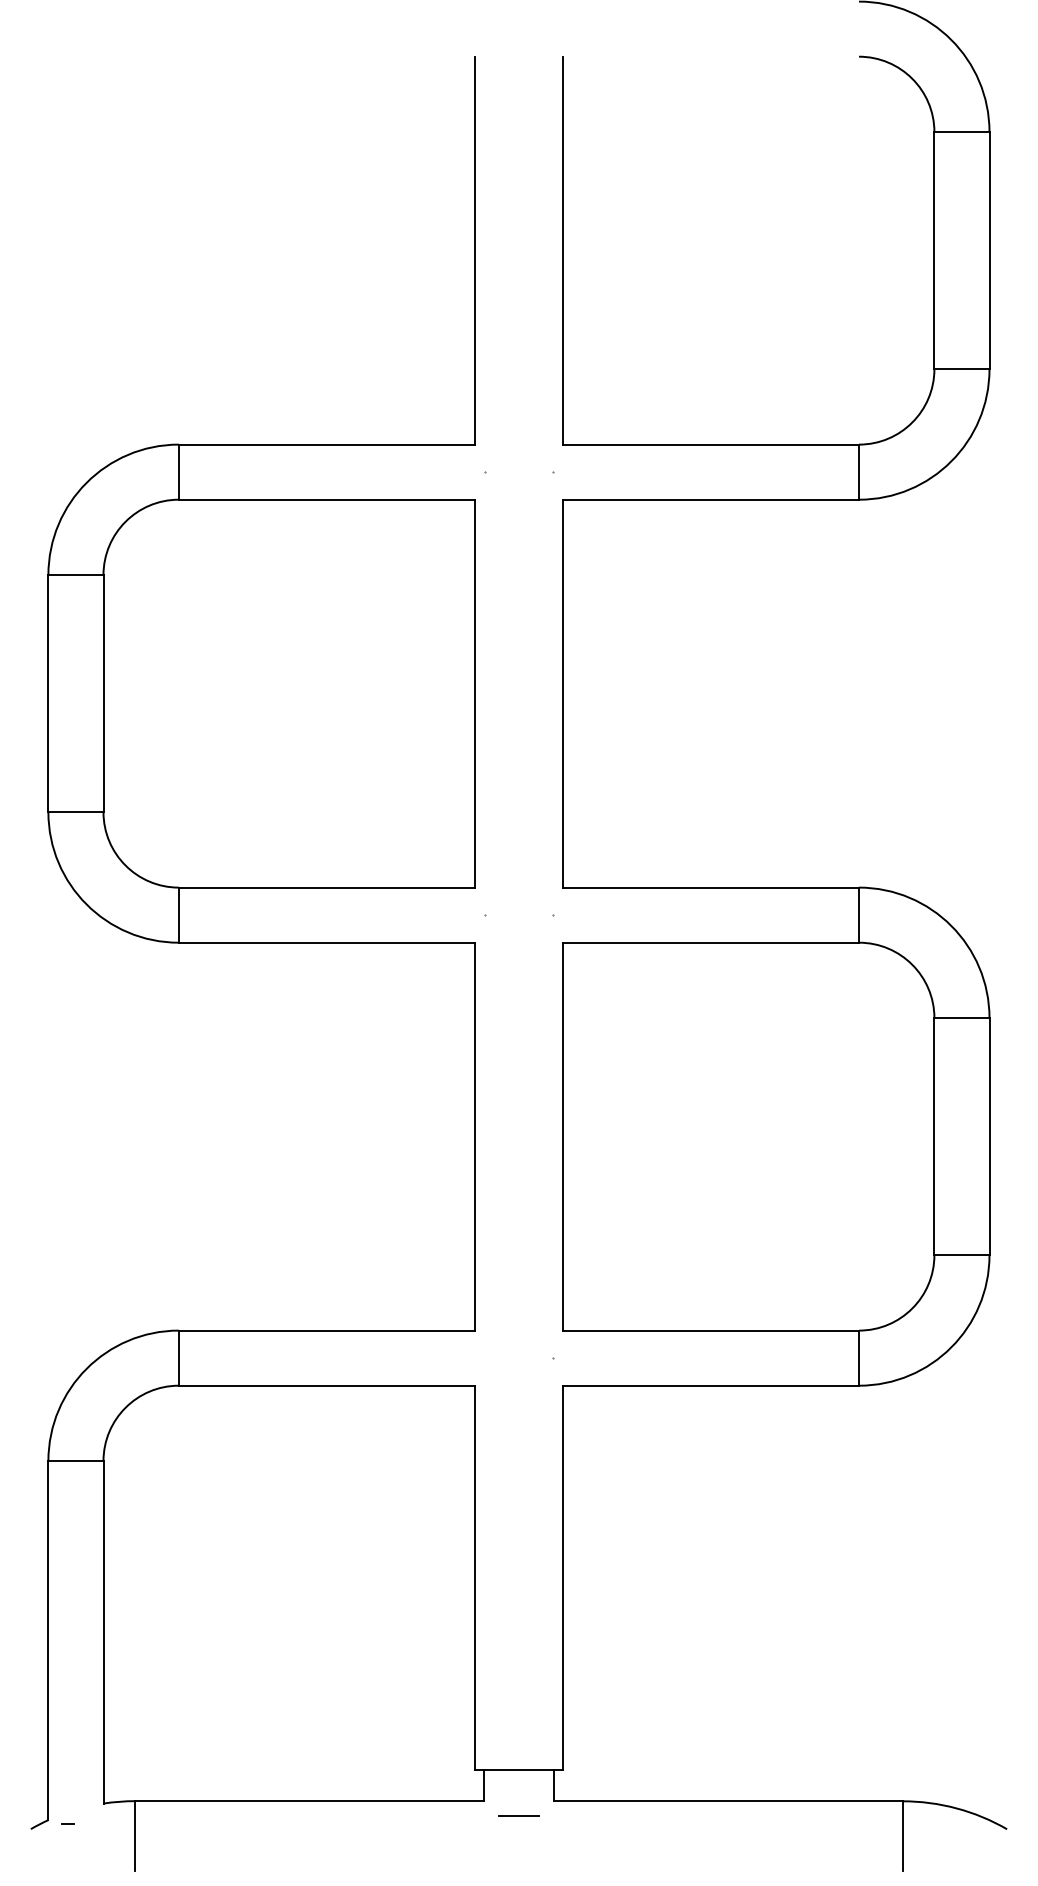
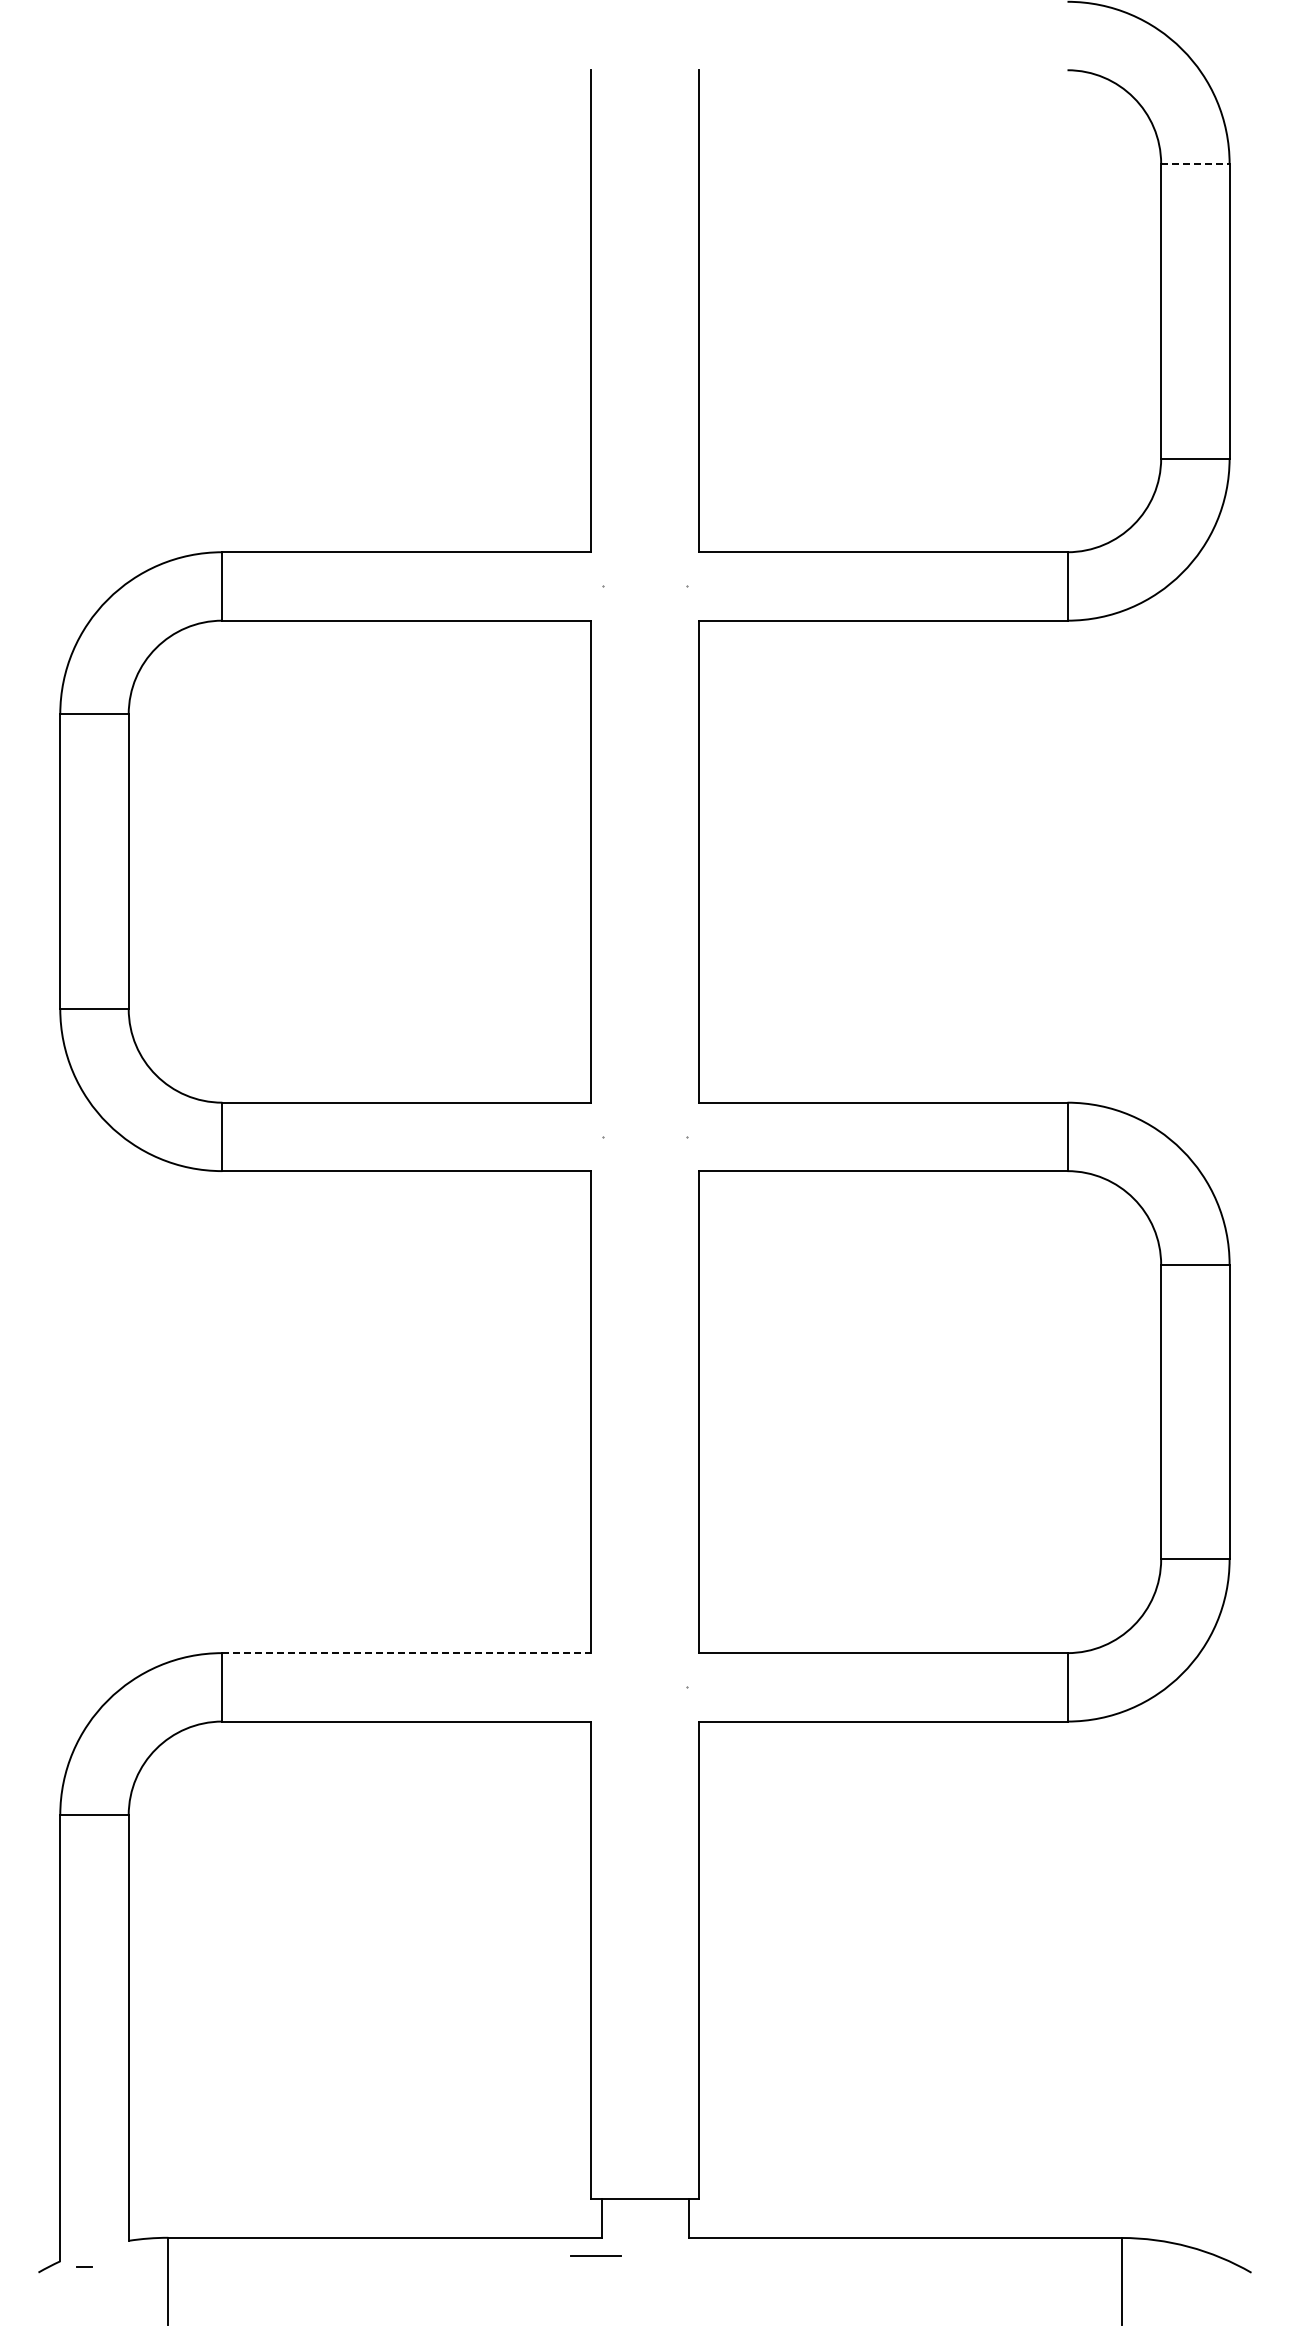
line: (962, 131) -> (1195, 163), solid -> dashed
line: (327, 1330) -> (407, 1653), solid -> dashed
line: (518, 1815) -> (595, 2255), moved

